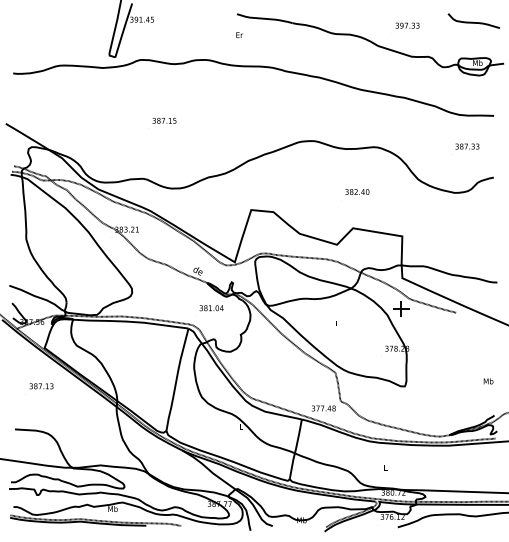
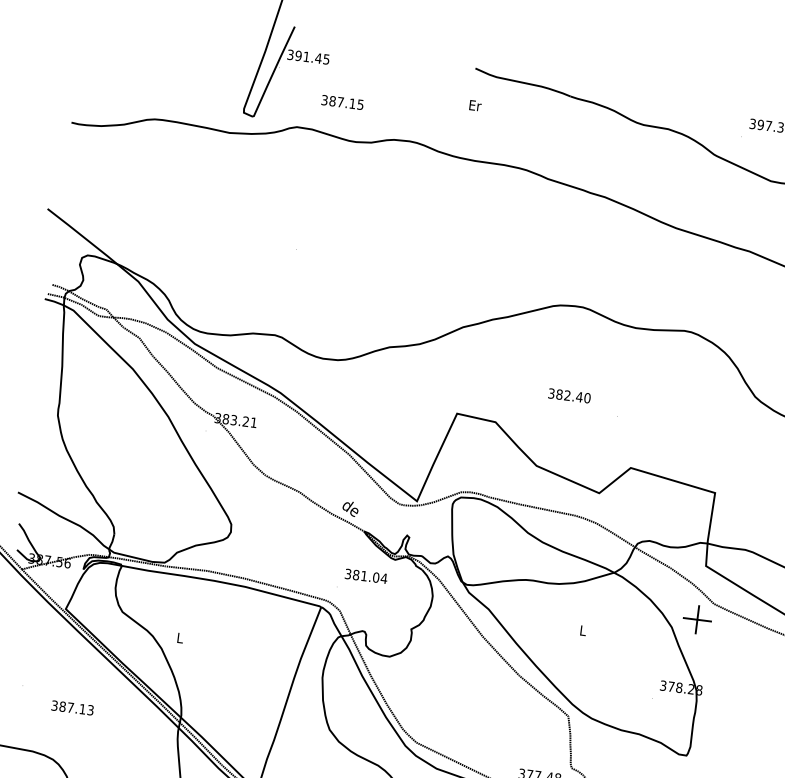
text: (164, 120) -> (342, 101), moved
text: (357, 191) -> (569, 395), moved
text: (41, 386) -> (72, 708), moved

